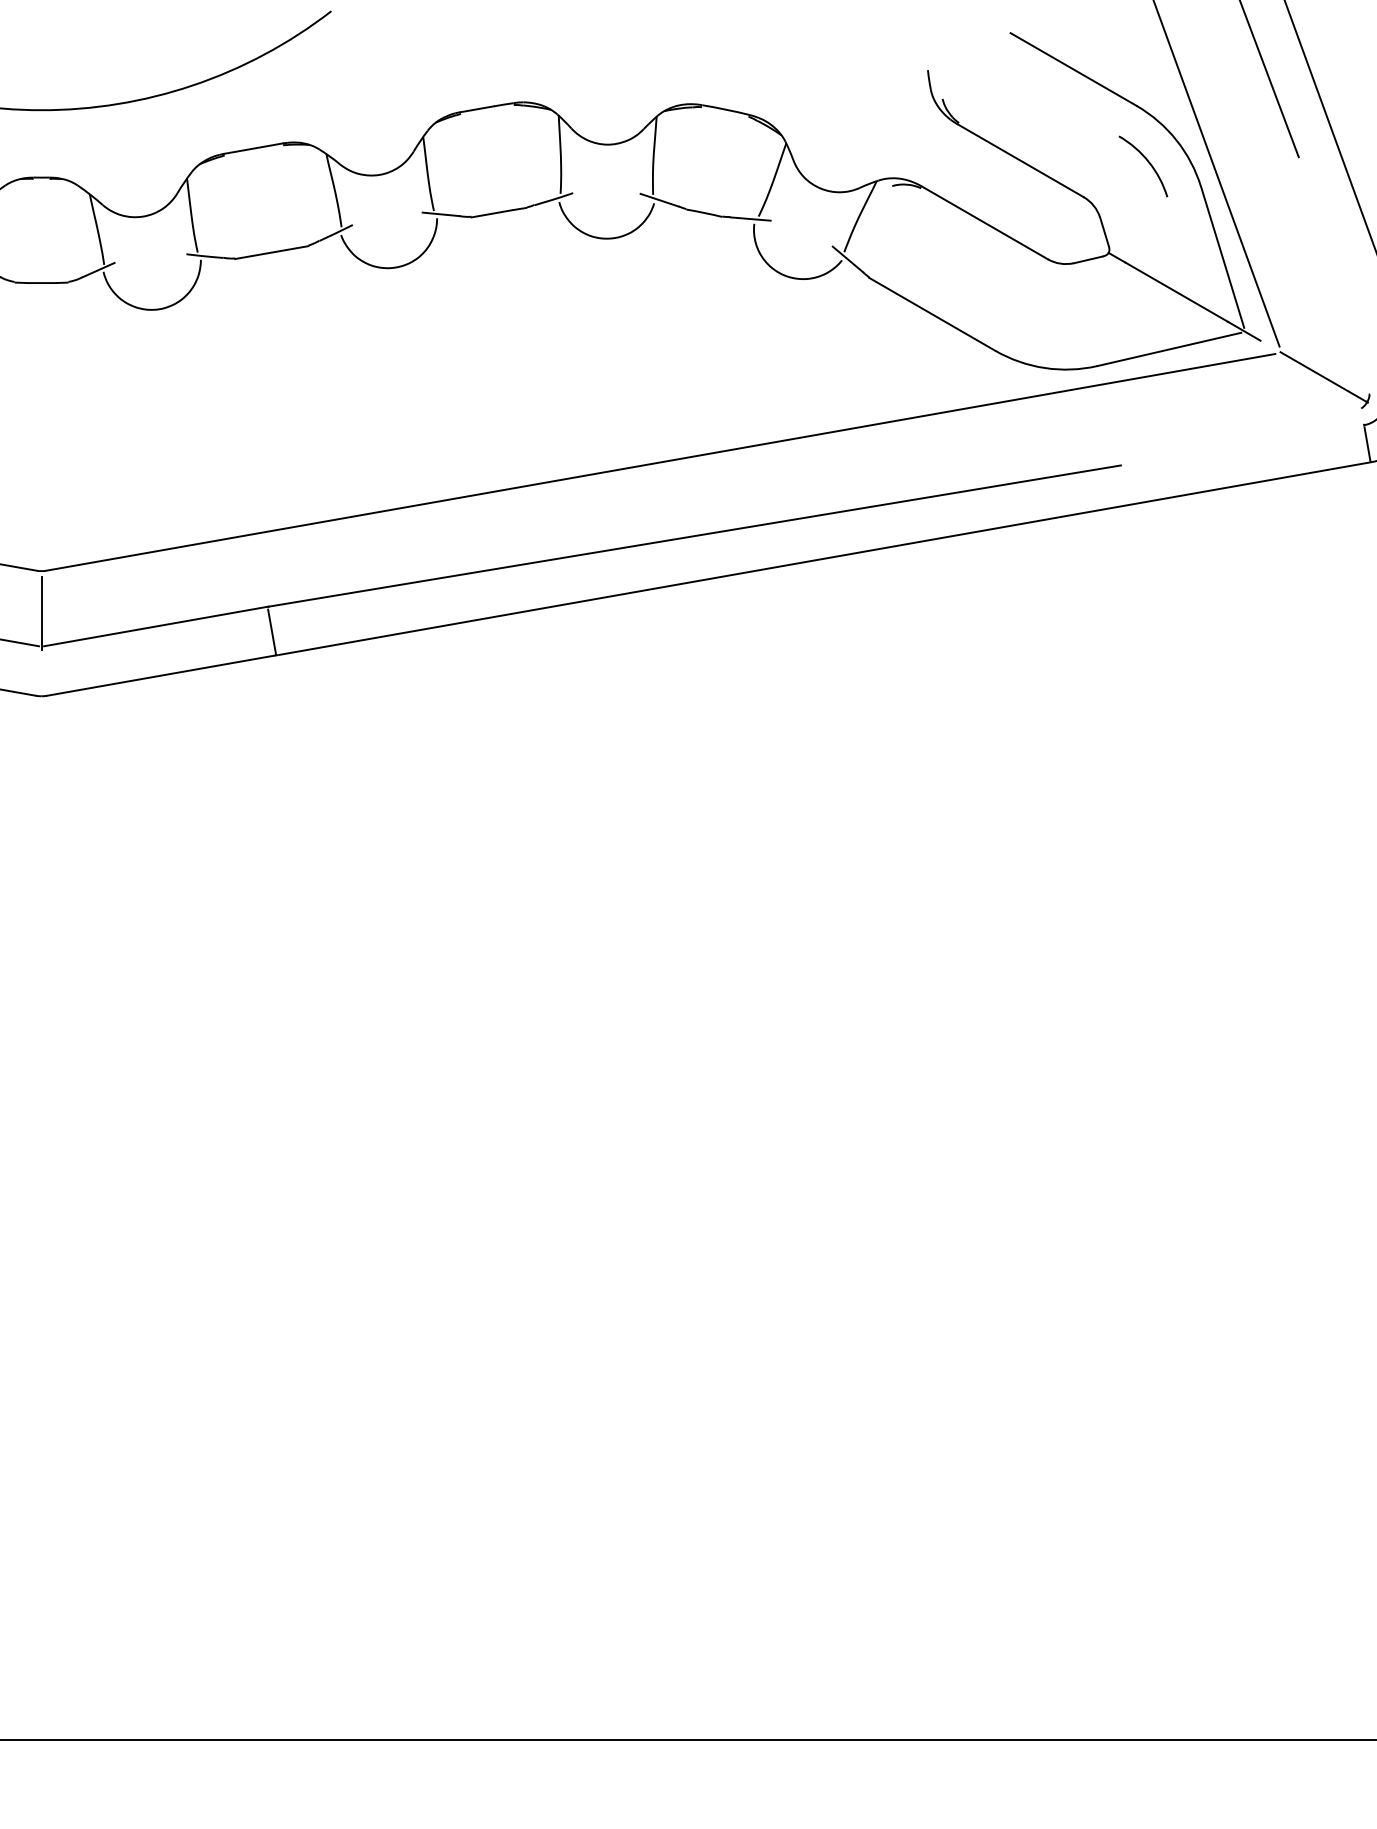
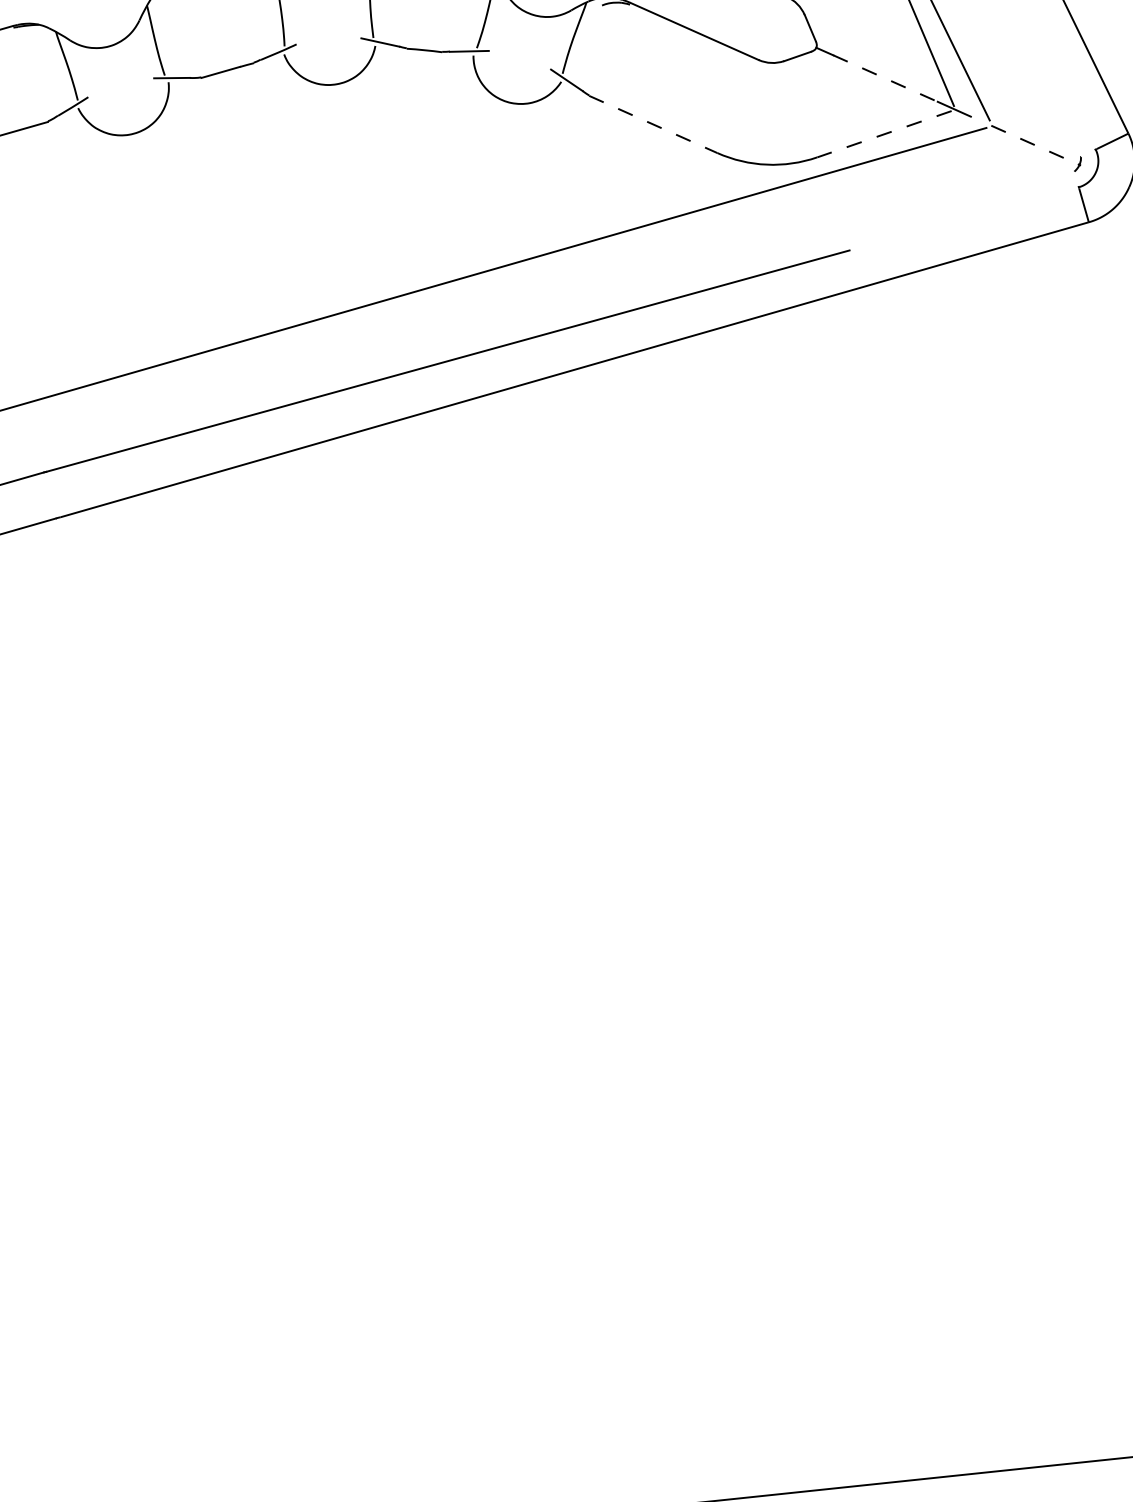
line: (1177, 292) -> (886, 78), solid -> dashed
line: (932, 314) -> (653, 124), solid -> dashed
line: (1169, 349) -> (884, 134), solid -> dashed
line: (1323, 377) -> (1035, 145), solid -> dashed
line: (272, 632) -> (52, 496), removed

